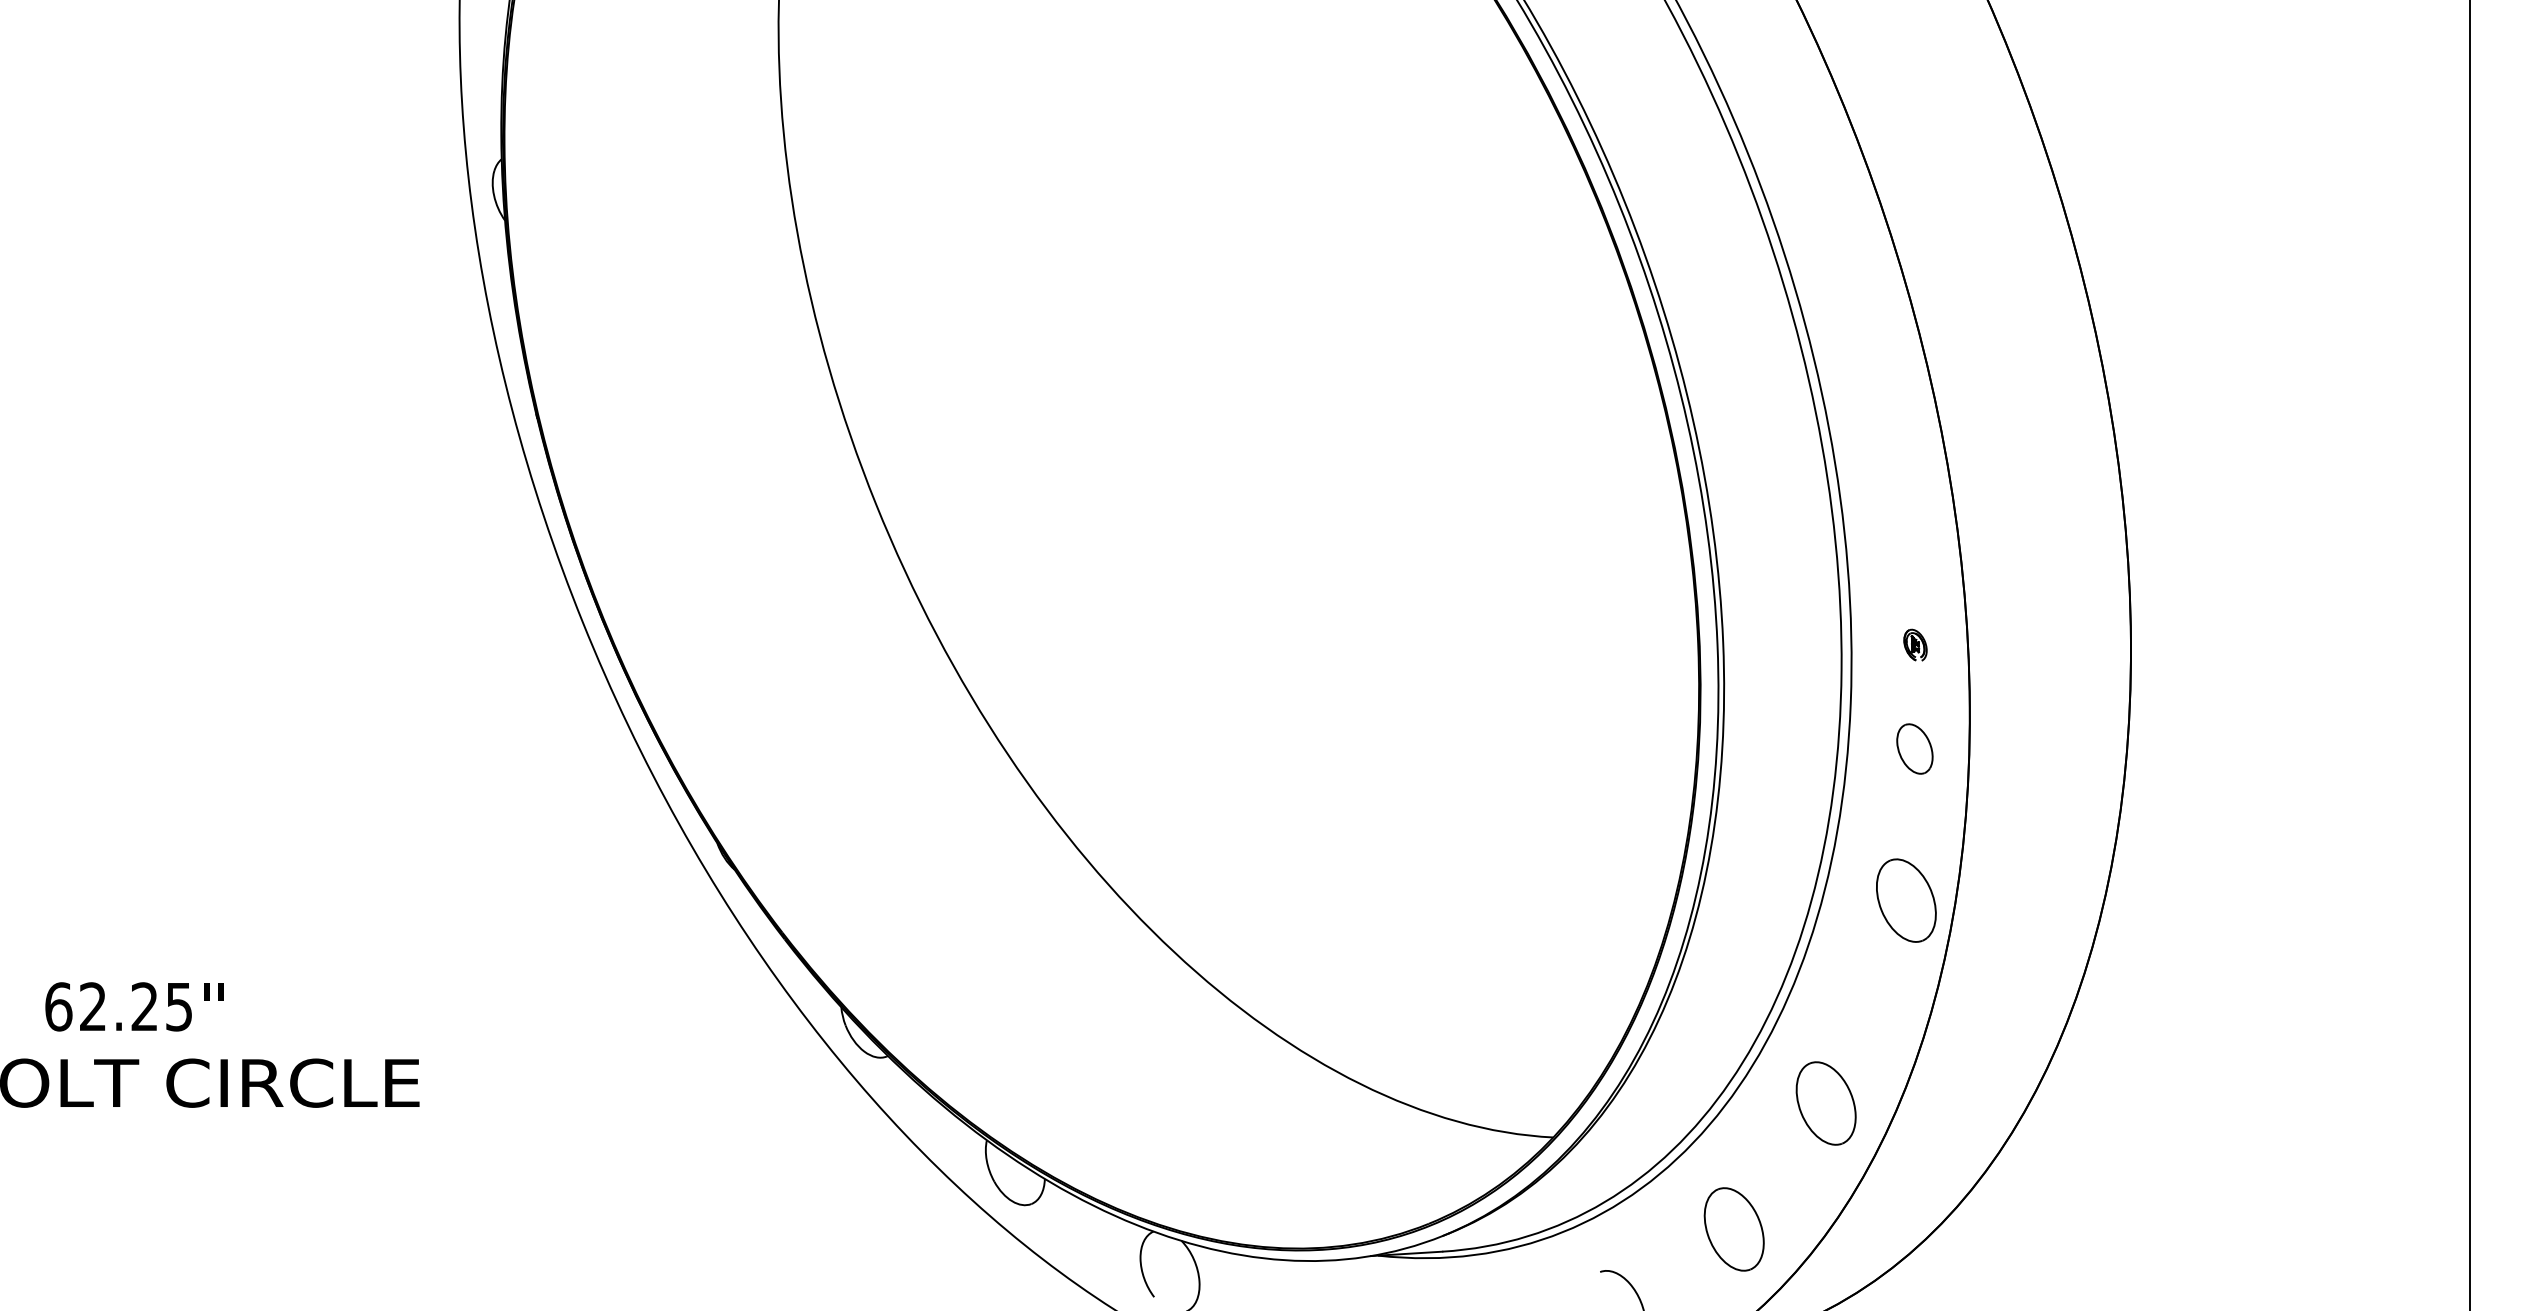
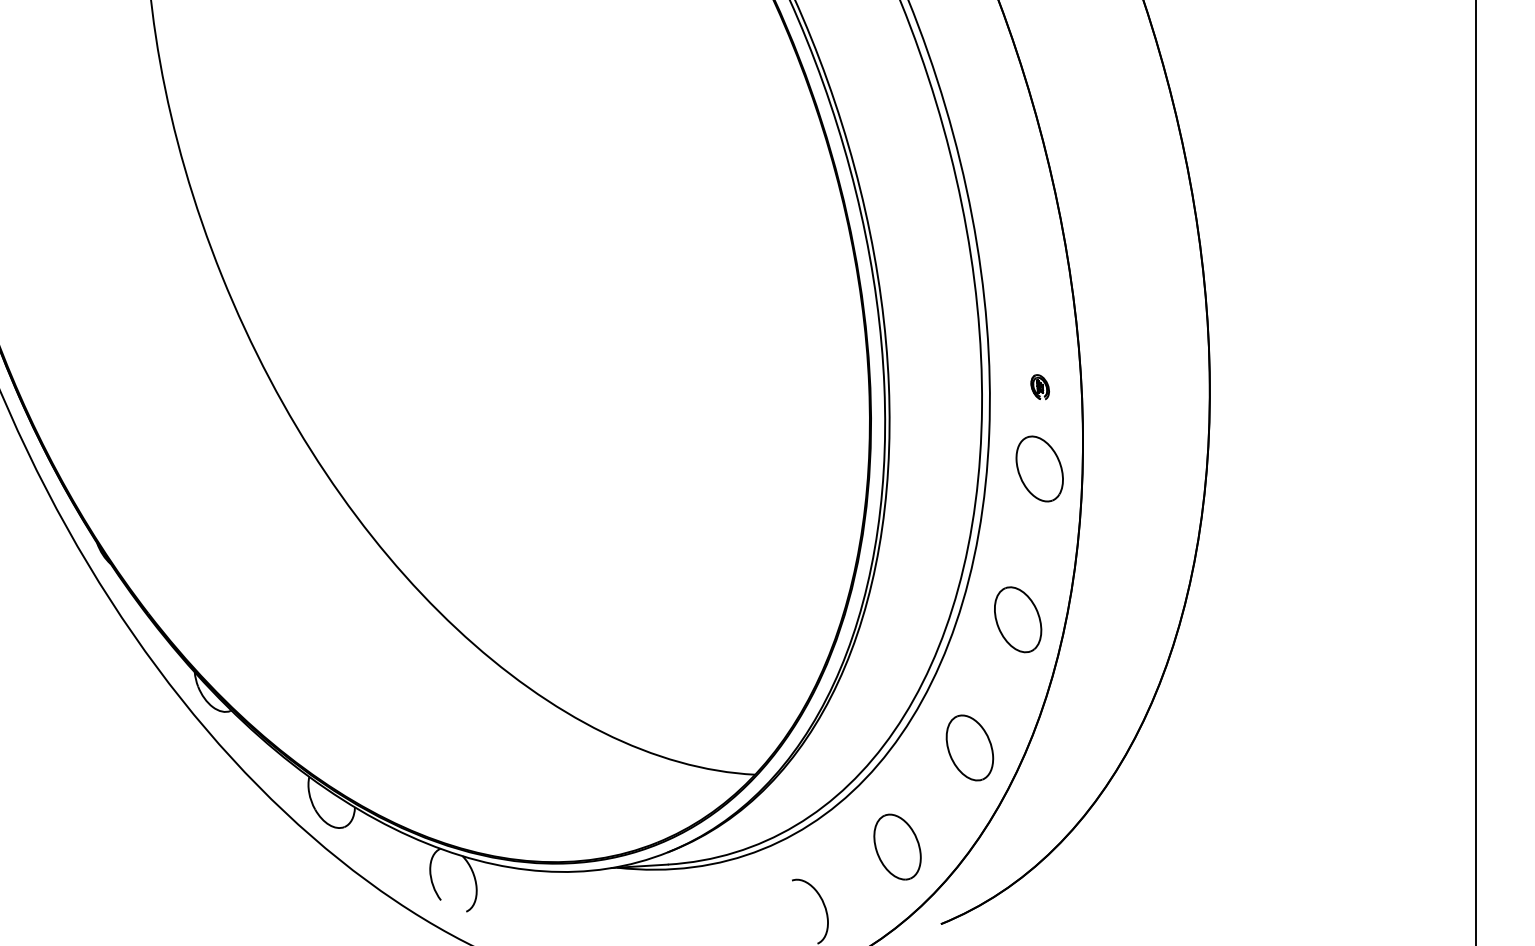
part: (1914, 748) -> (1039, 468), size x1.67
part: (1906, 900) -> (1018, 619), moved

